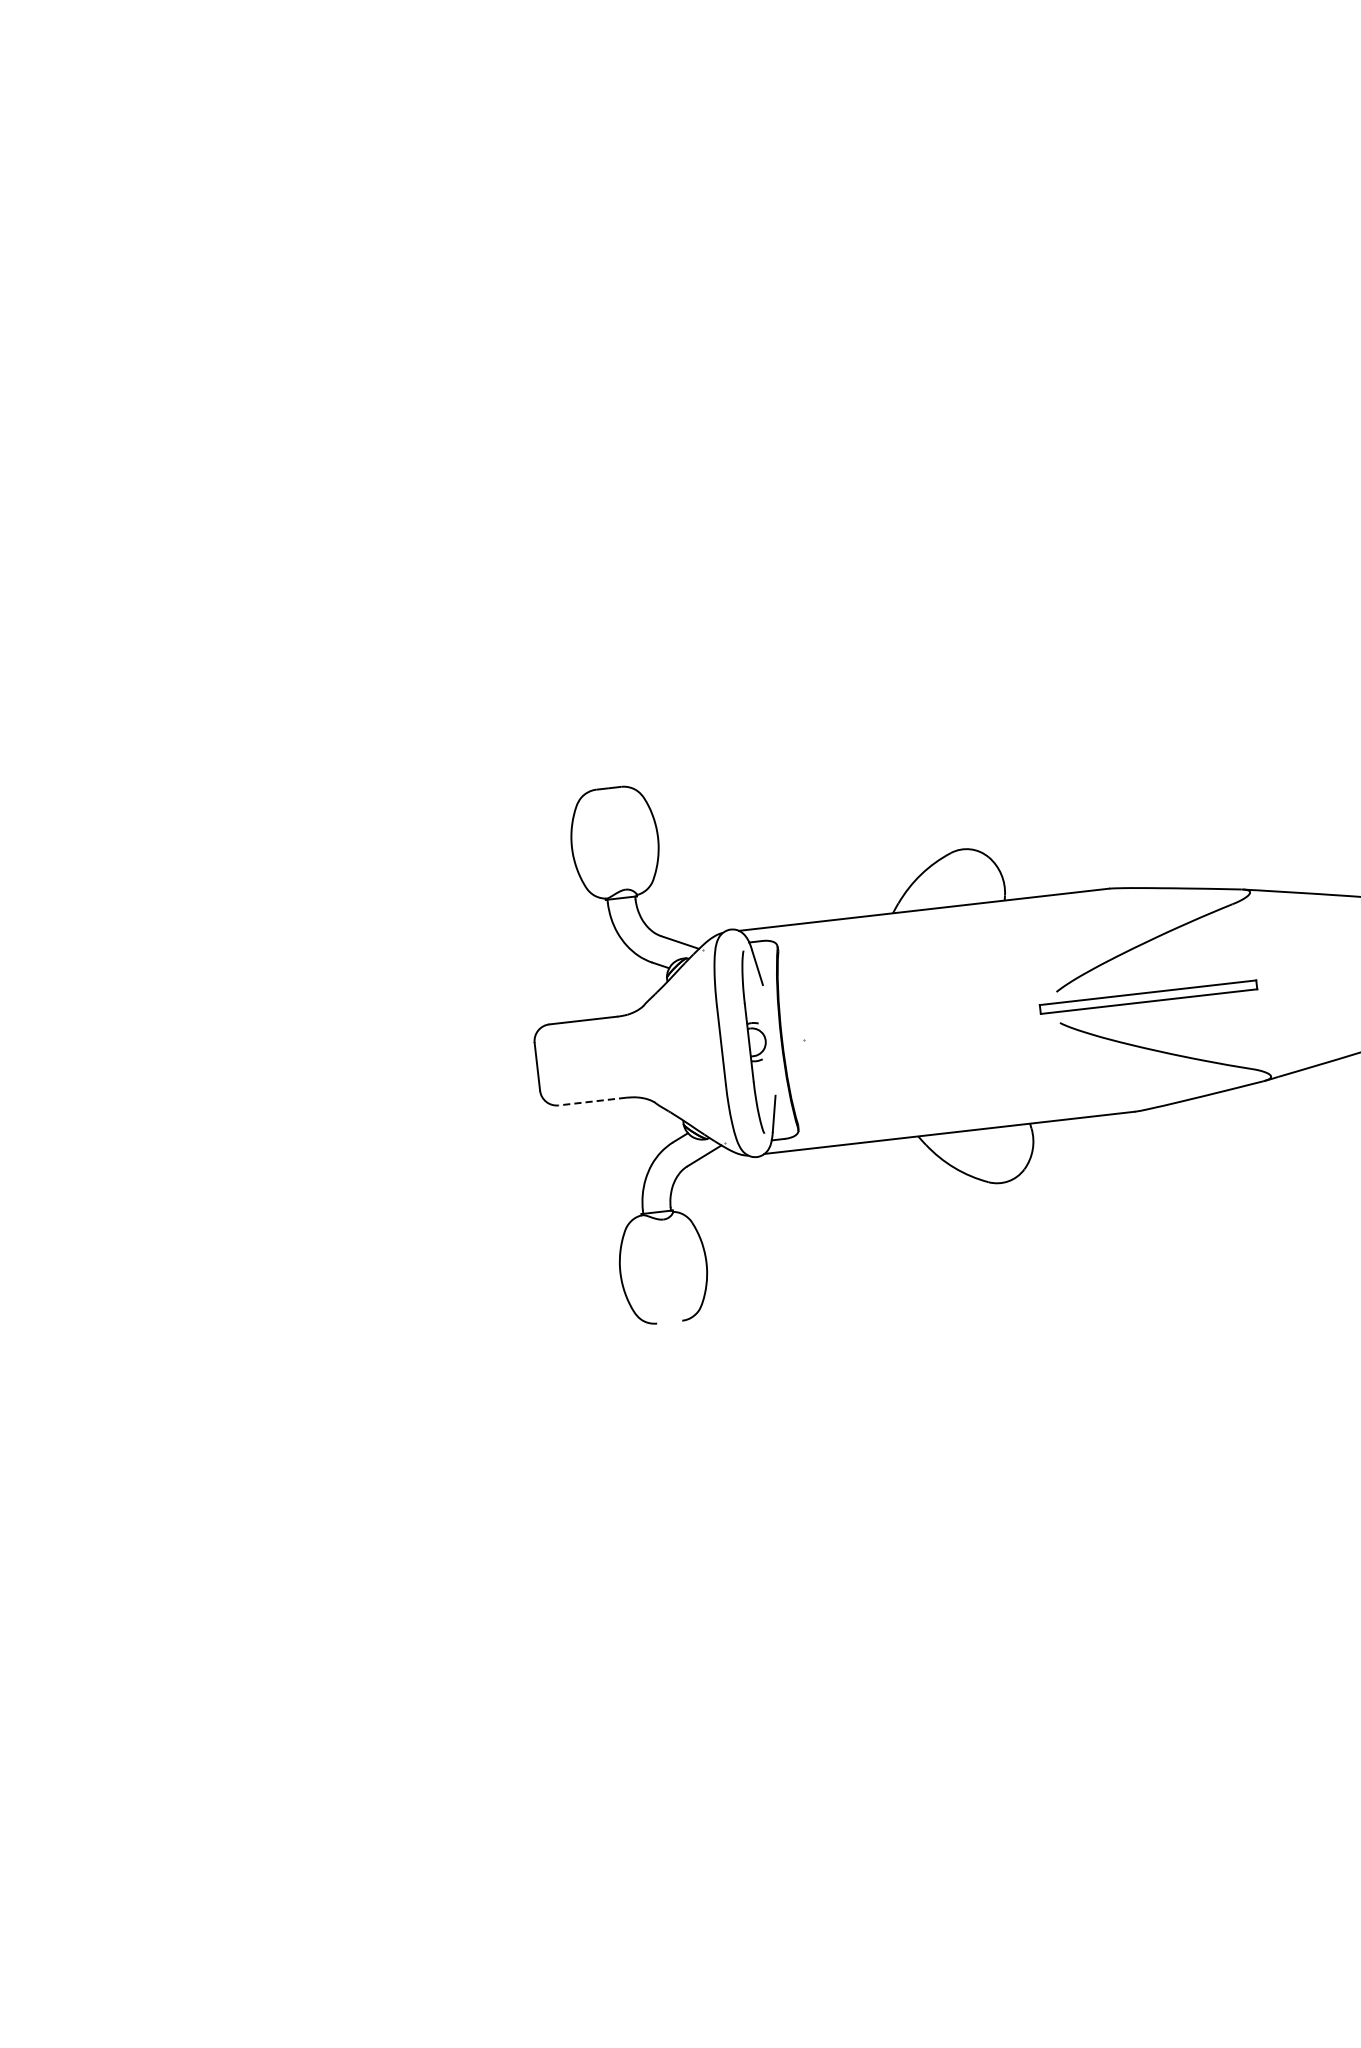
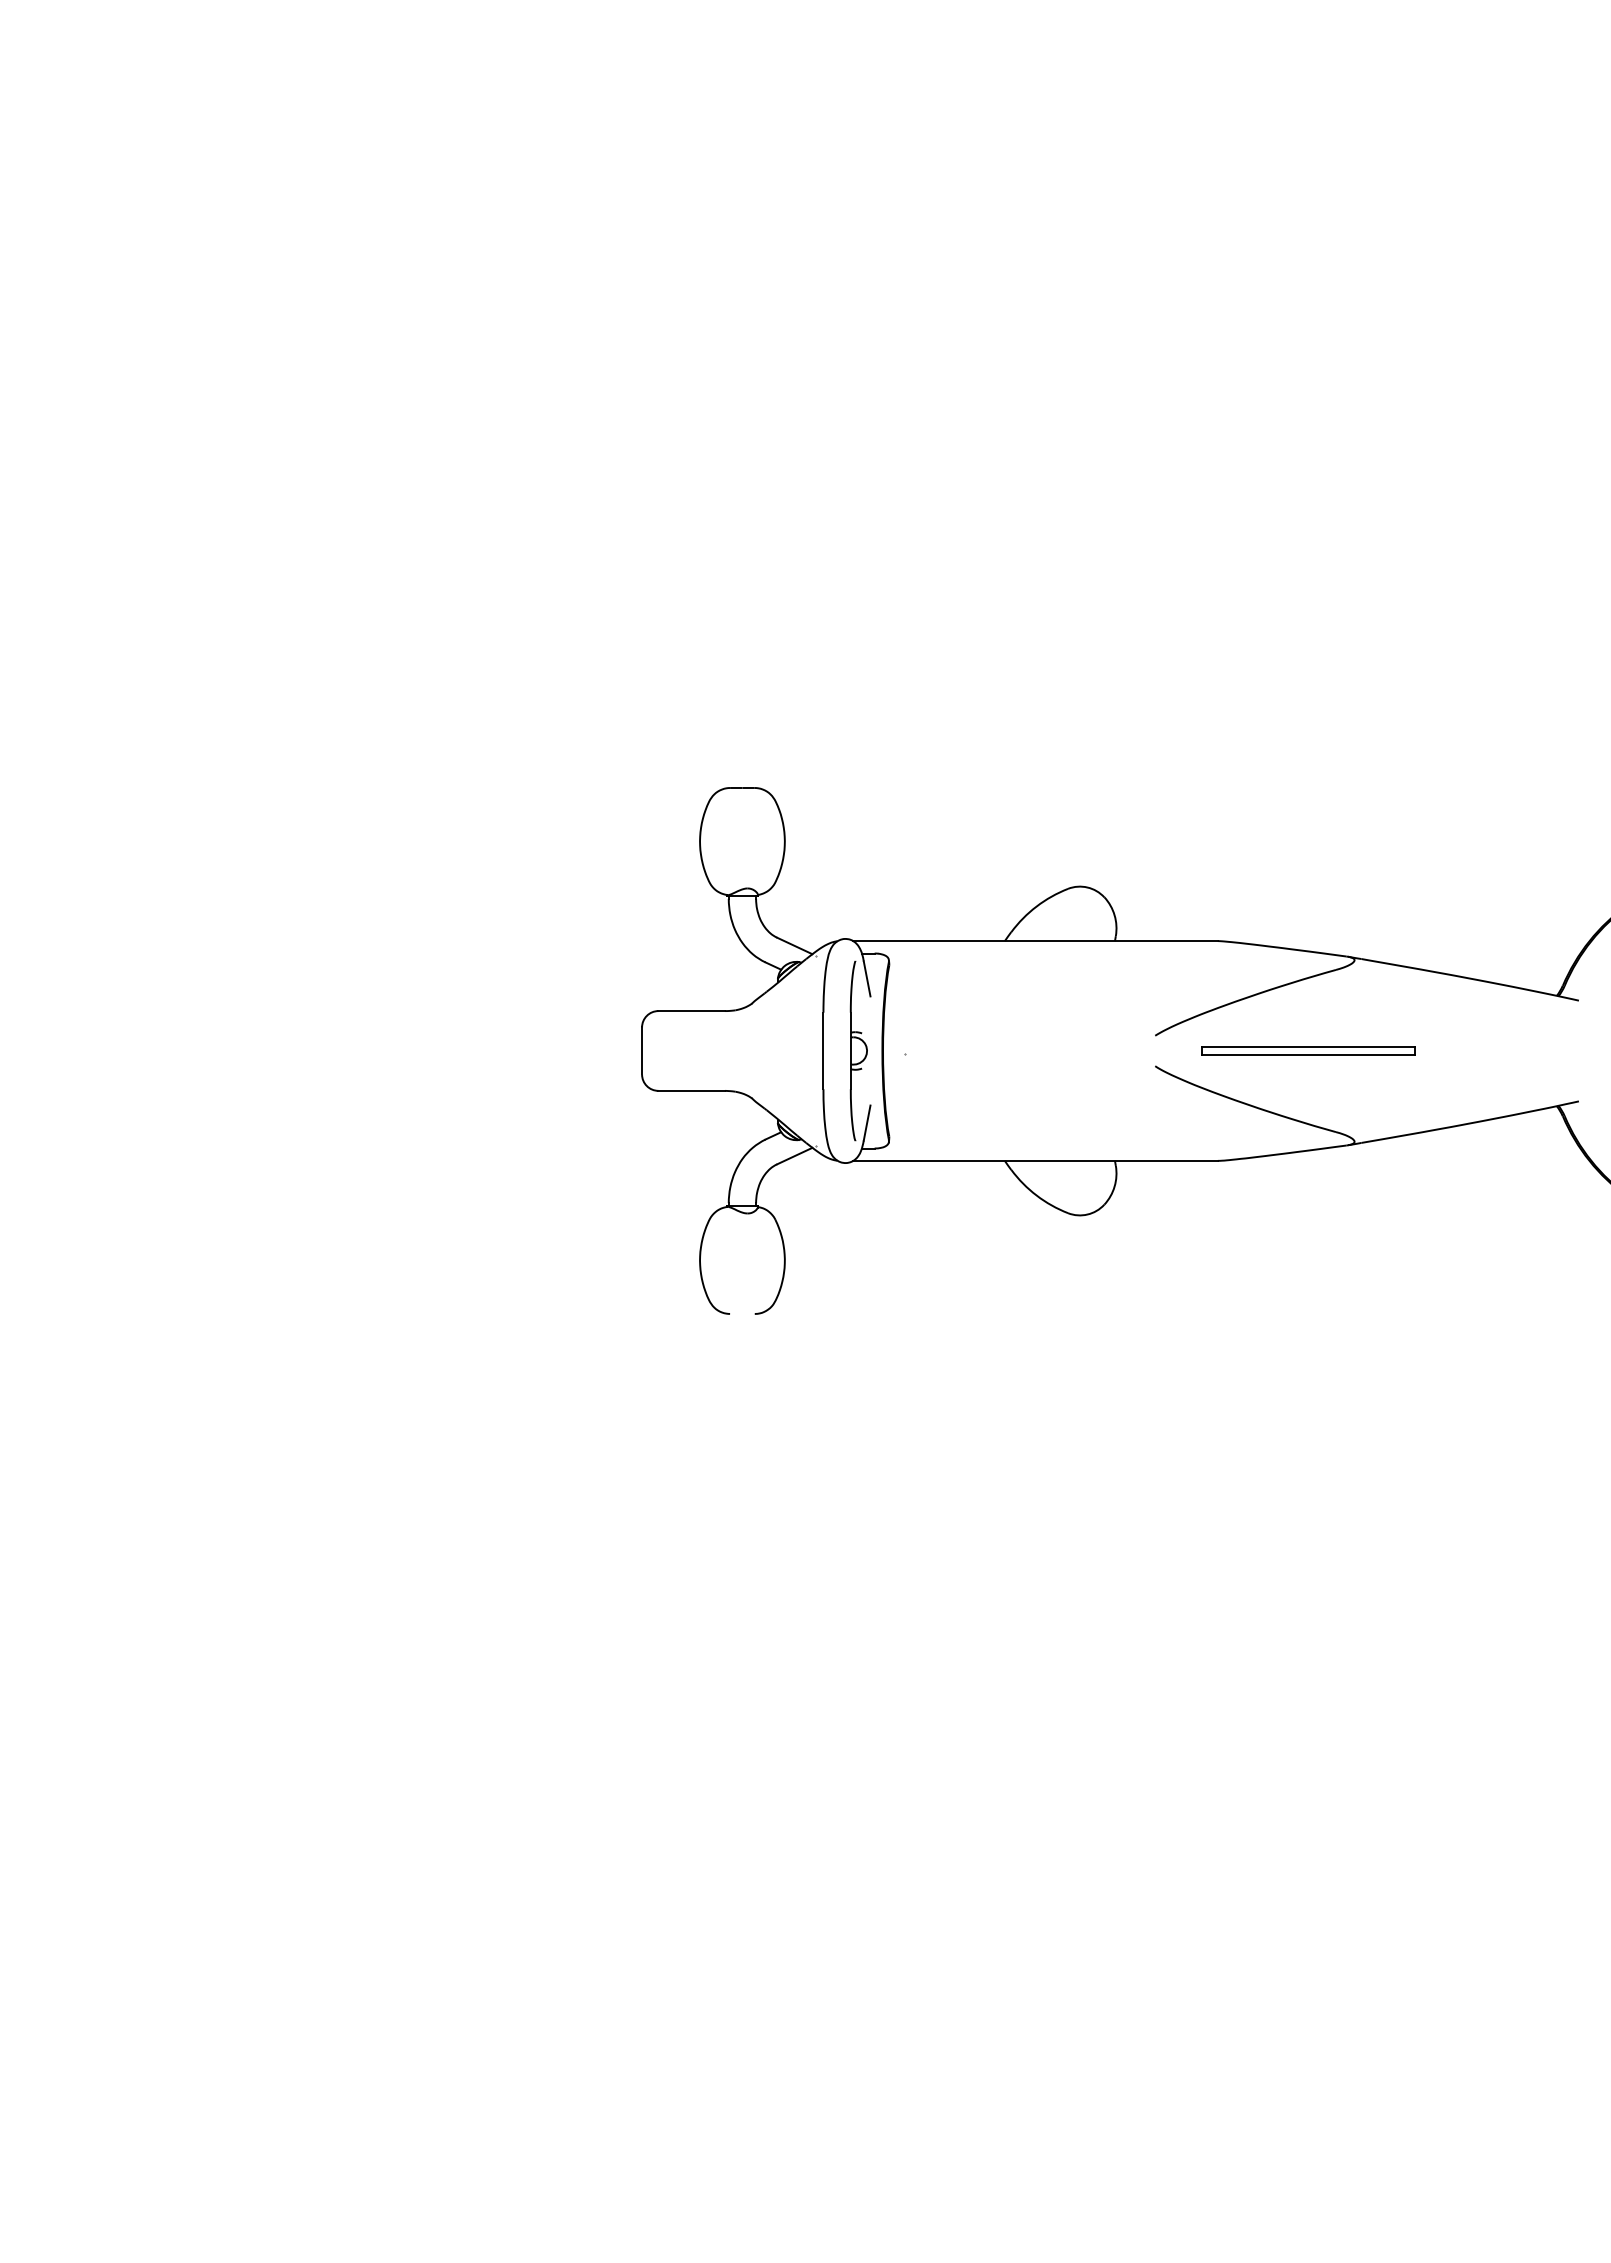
part: (1148, 996) -> (1308, 1050), moved
line: (592, 1101) -> (691, 1090), dashed -> solid

